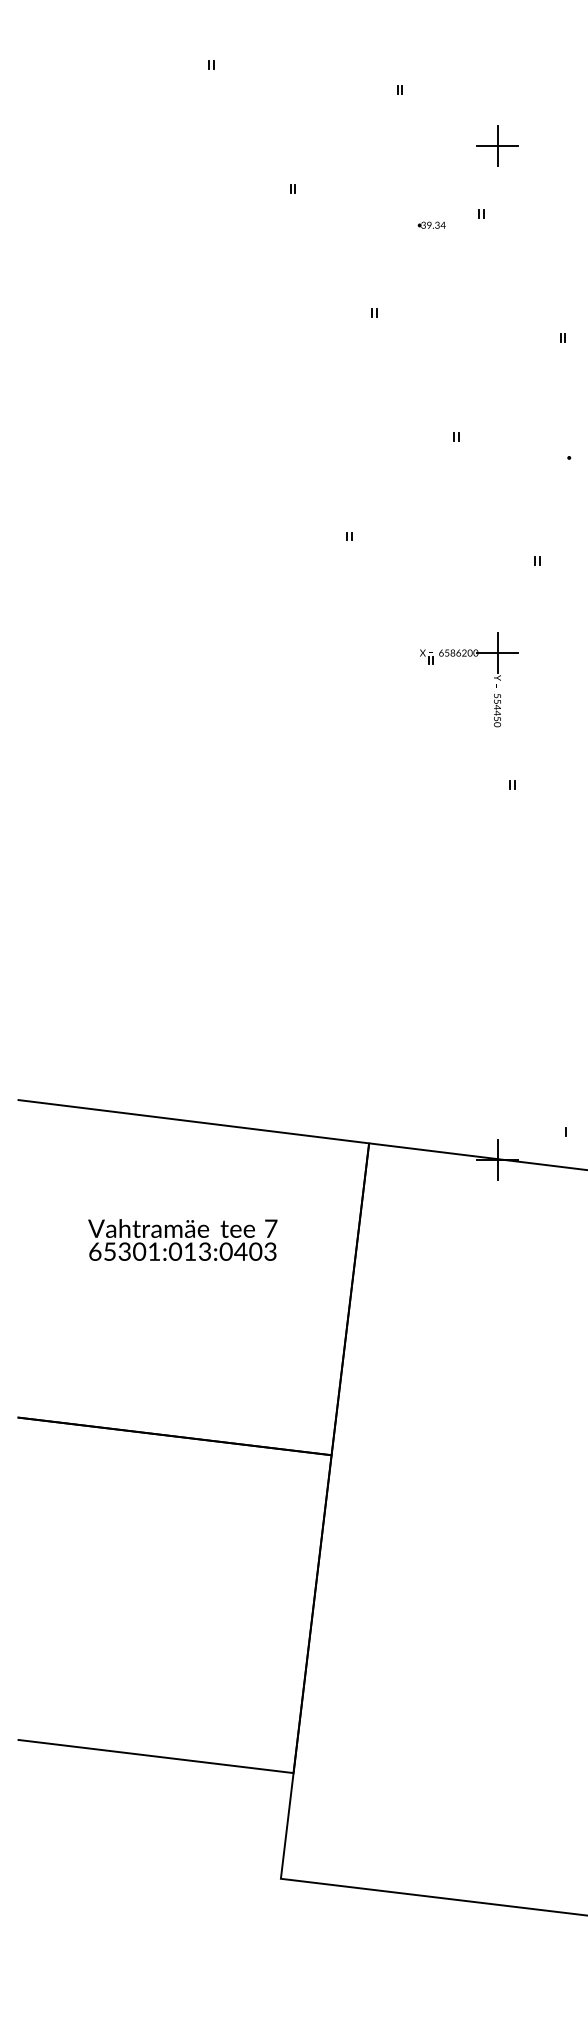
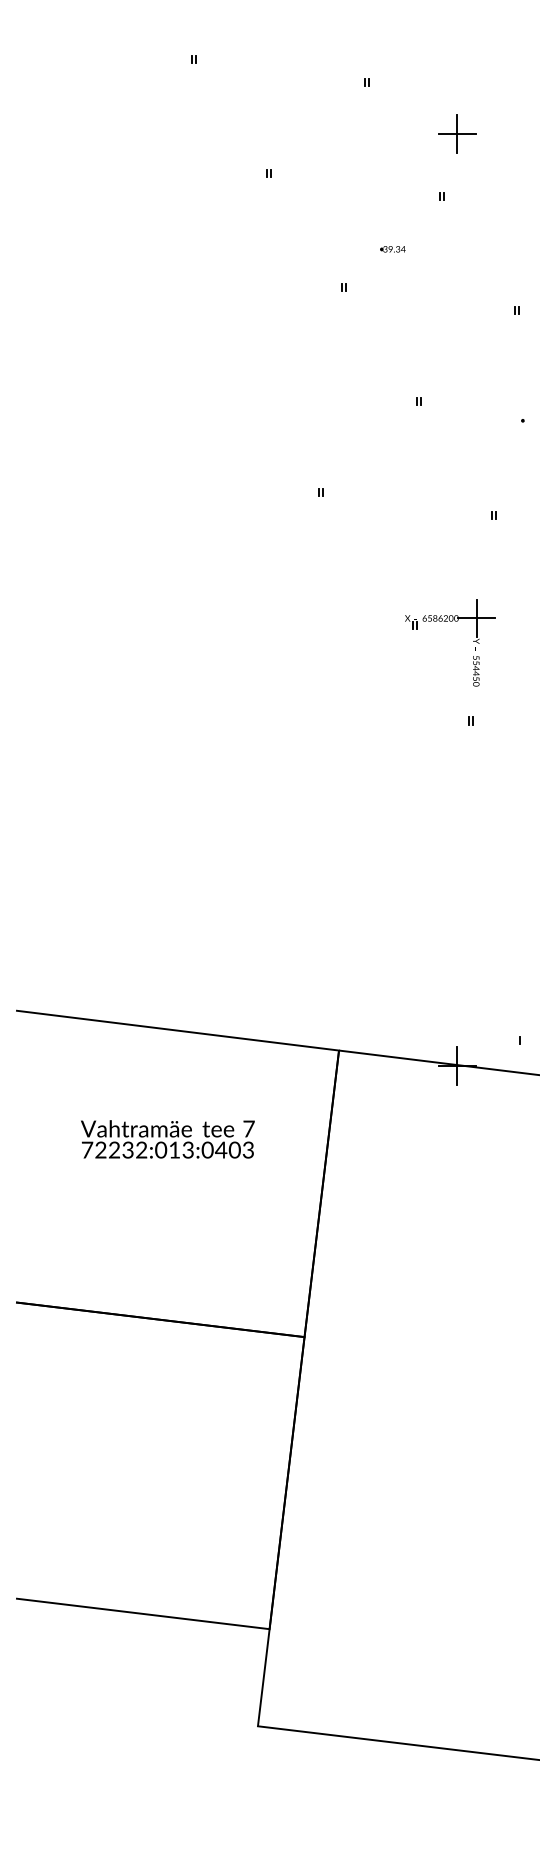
part: (431, 224) -> (392, 248), moved
part: (469, 656) -> (450, 621), moved
text: (124, 1251) -> (114, 1149), 65301:013:0403 -> 72232:013:0403

